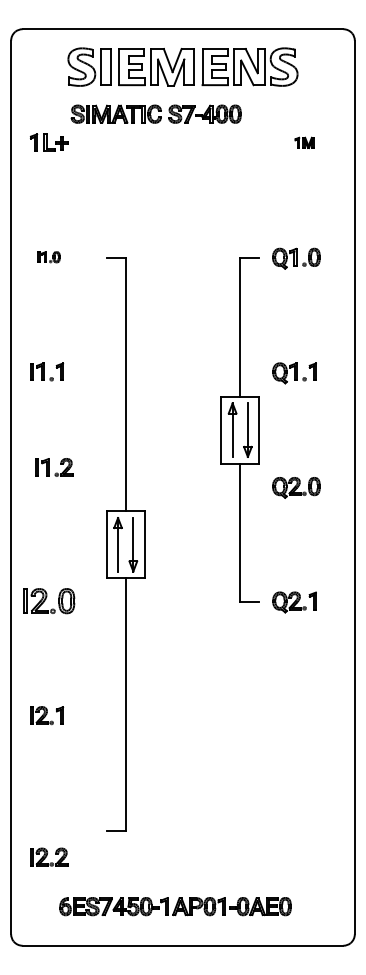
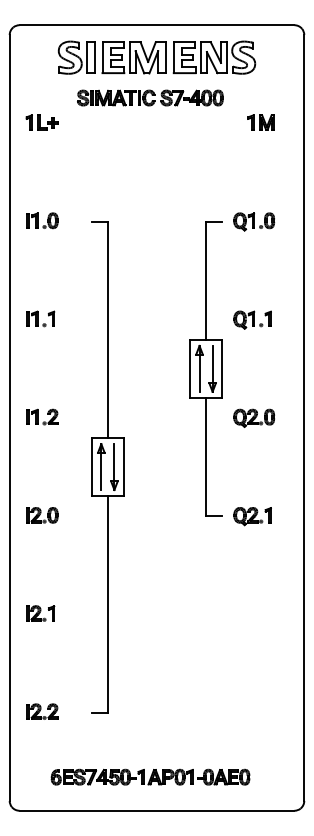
part: (155, 113) -> (149, 97), moved
part: (304, 142) -> (261, 122), size x1.67
part: (48, 256) -> (41, 220), size x1.67
part: (54, 467) -> (42, 417), moved
part: (48, 600) -> (41, 514), size x0.71
part: (49, 856) -> (42, 711), moved

